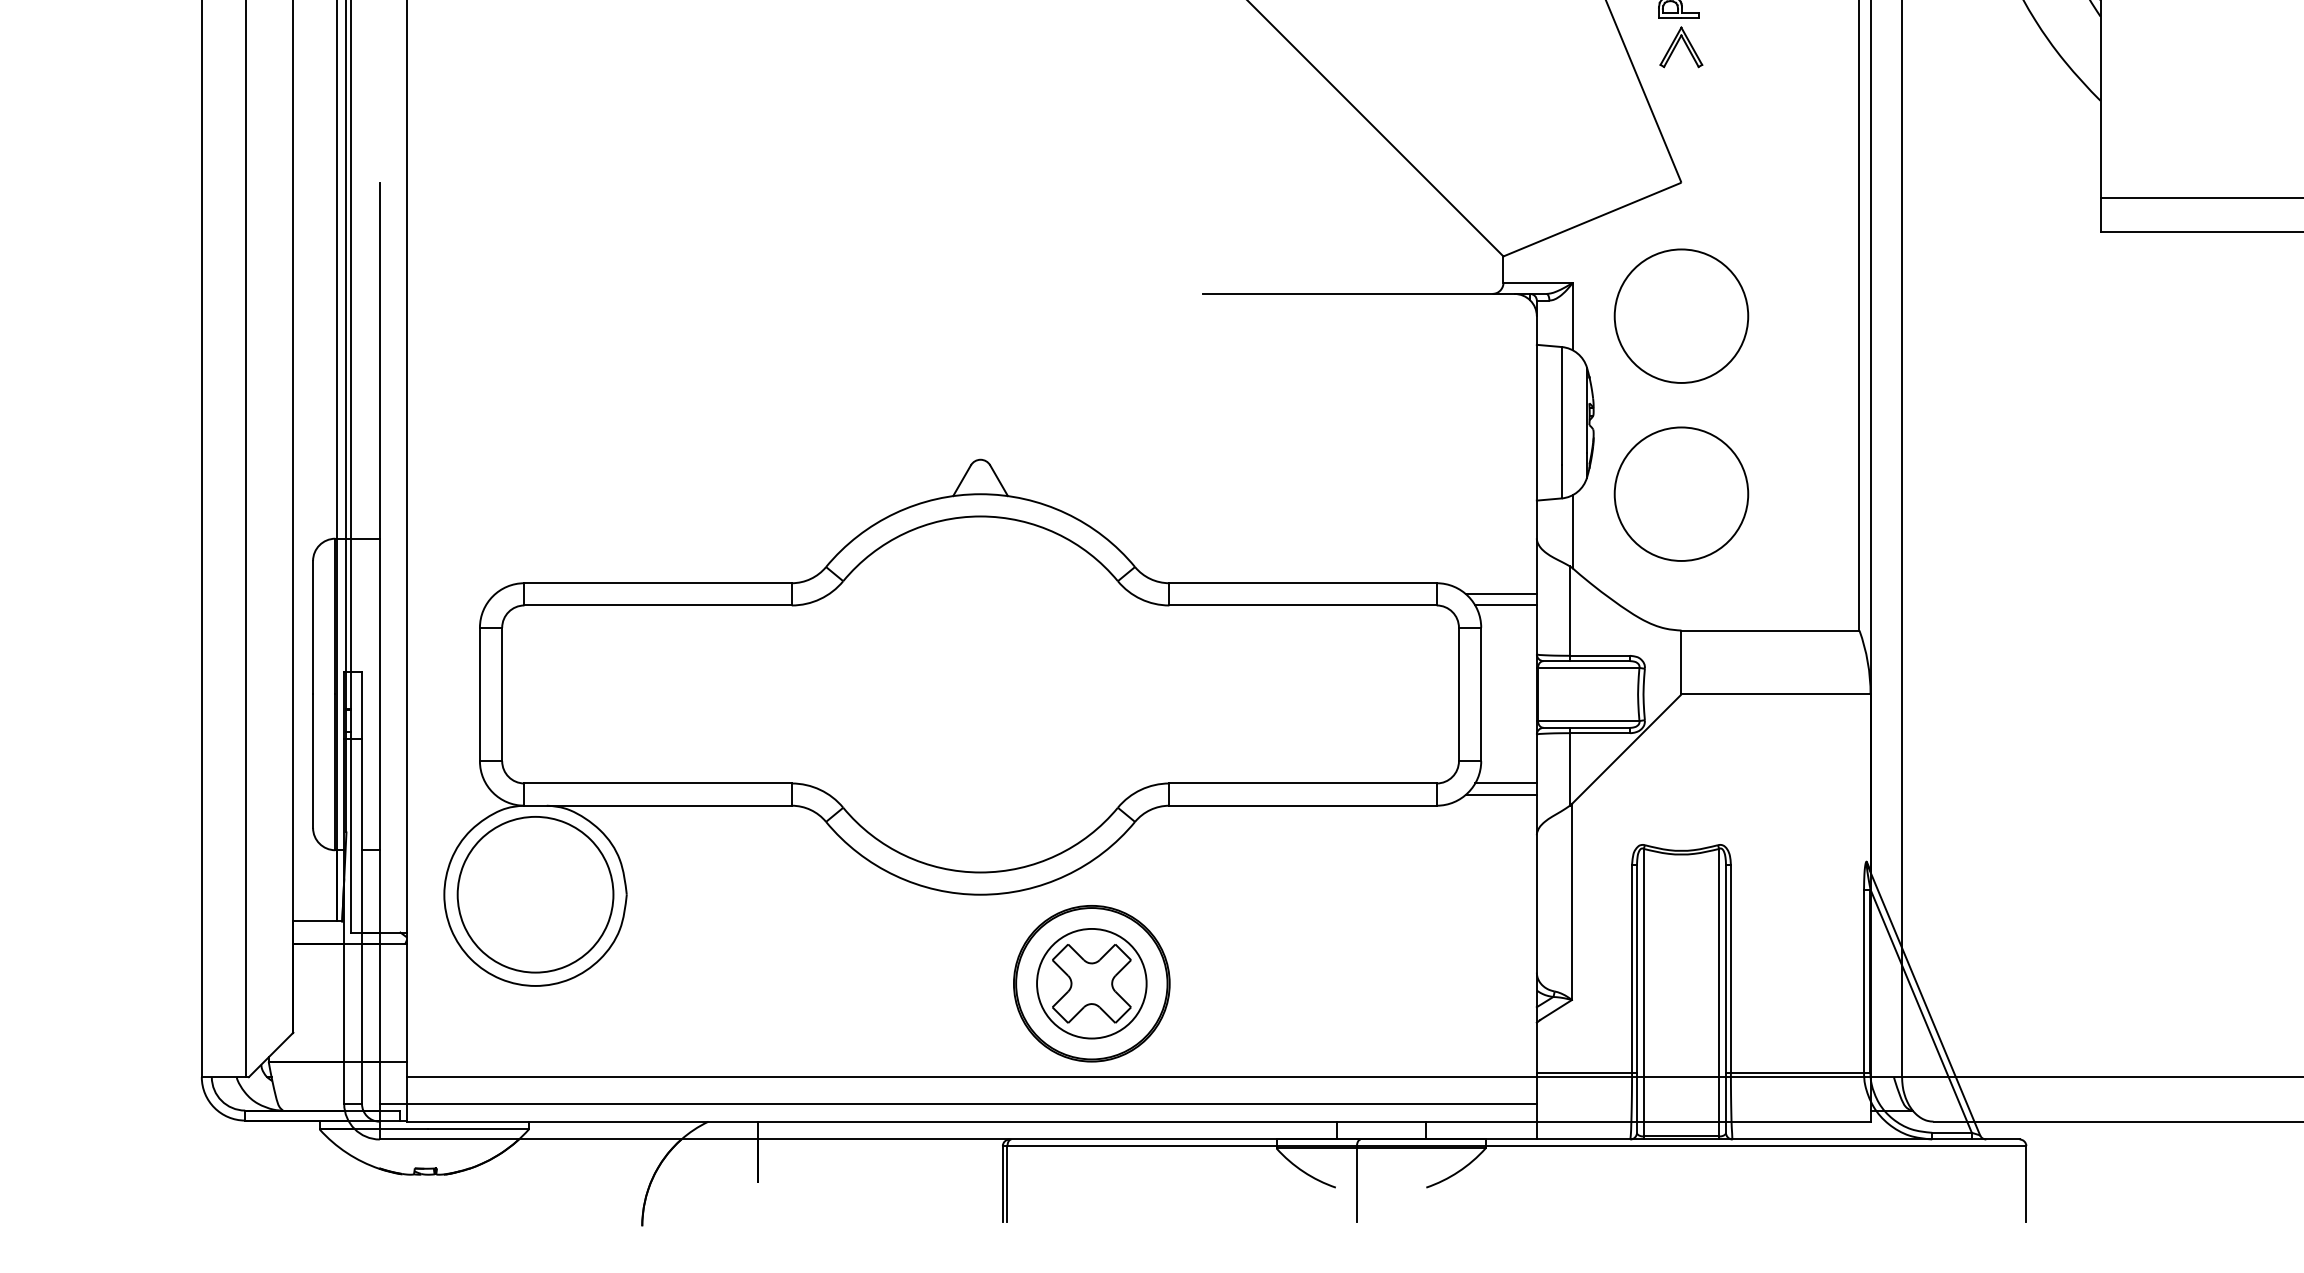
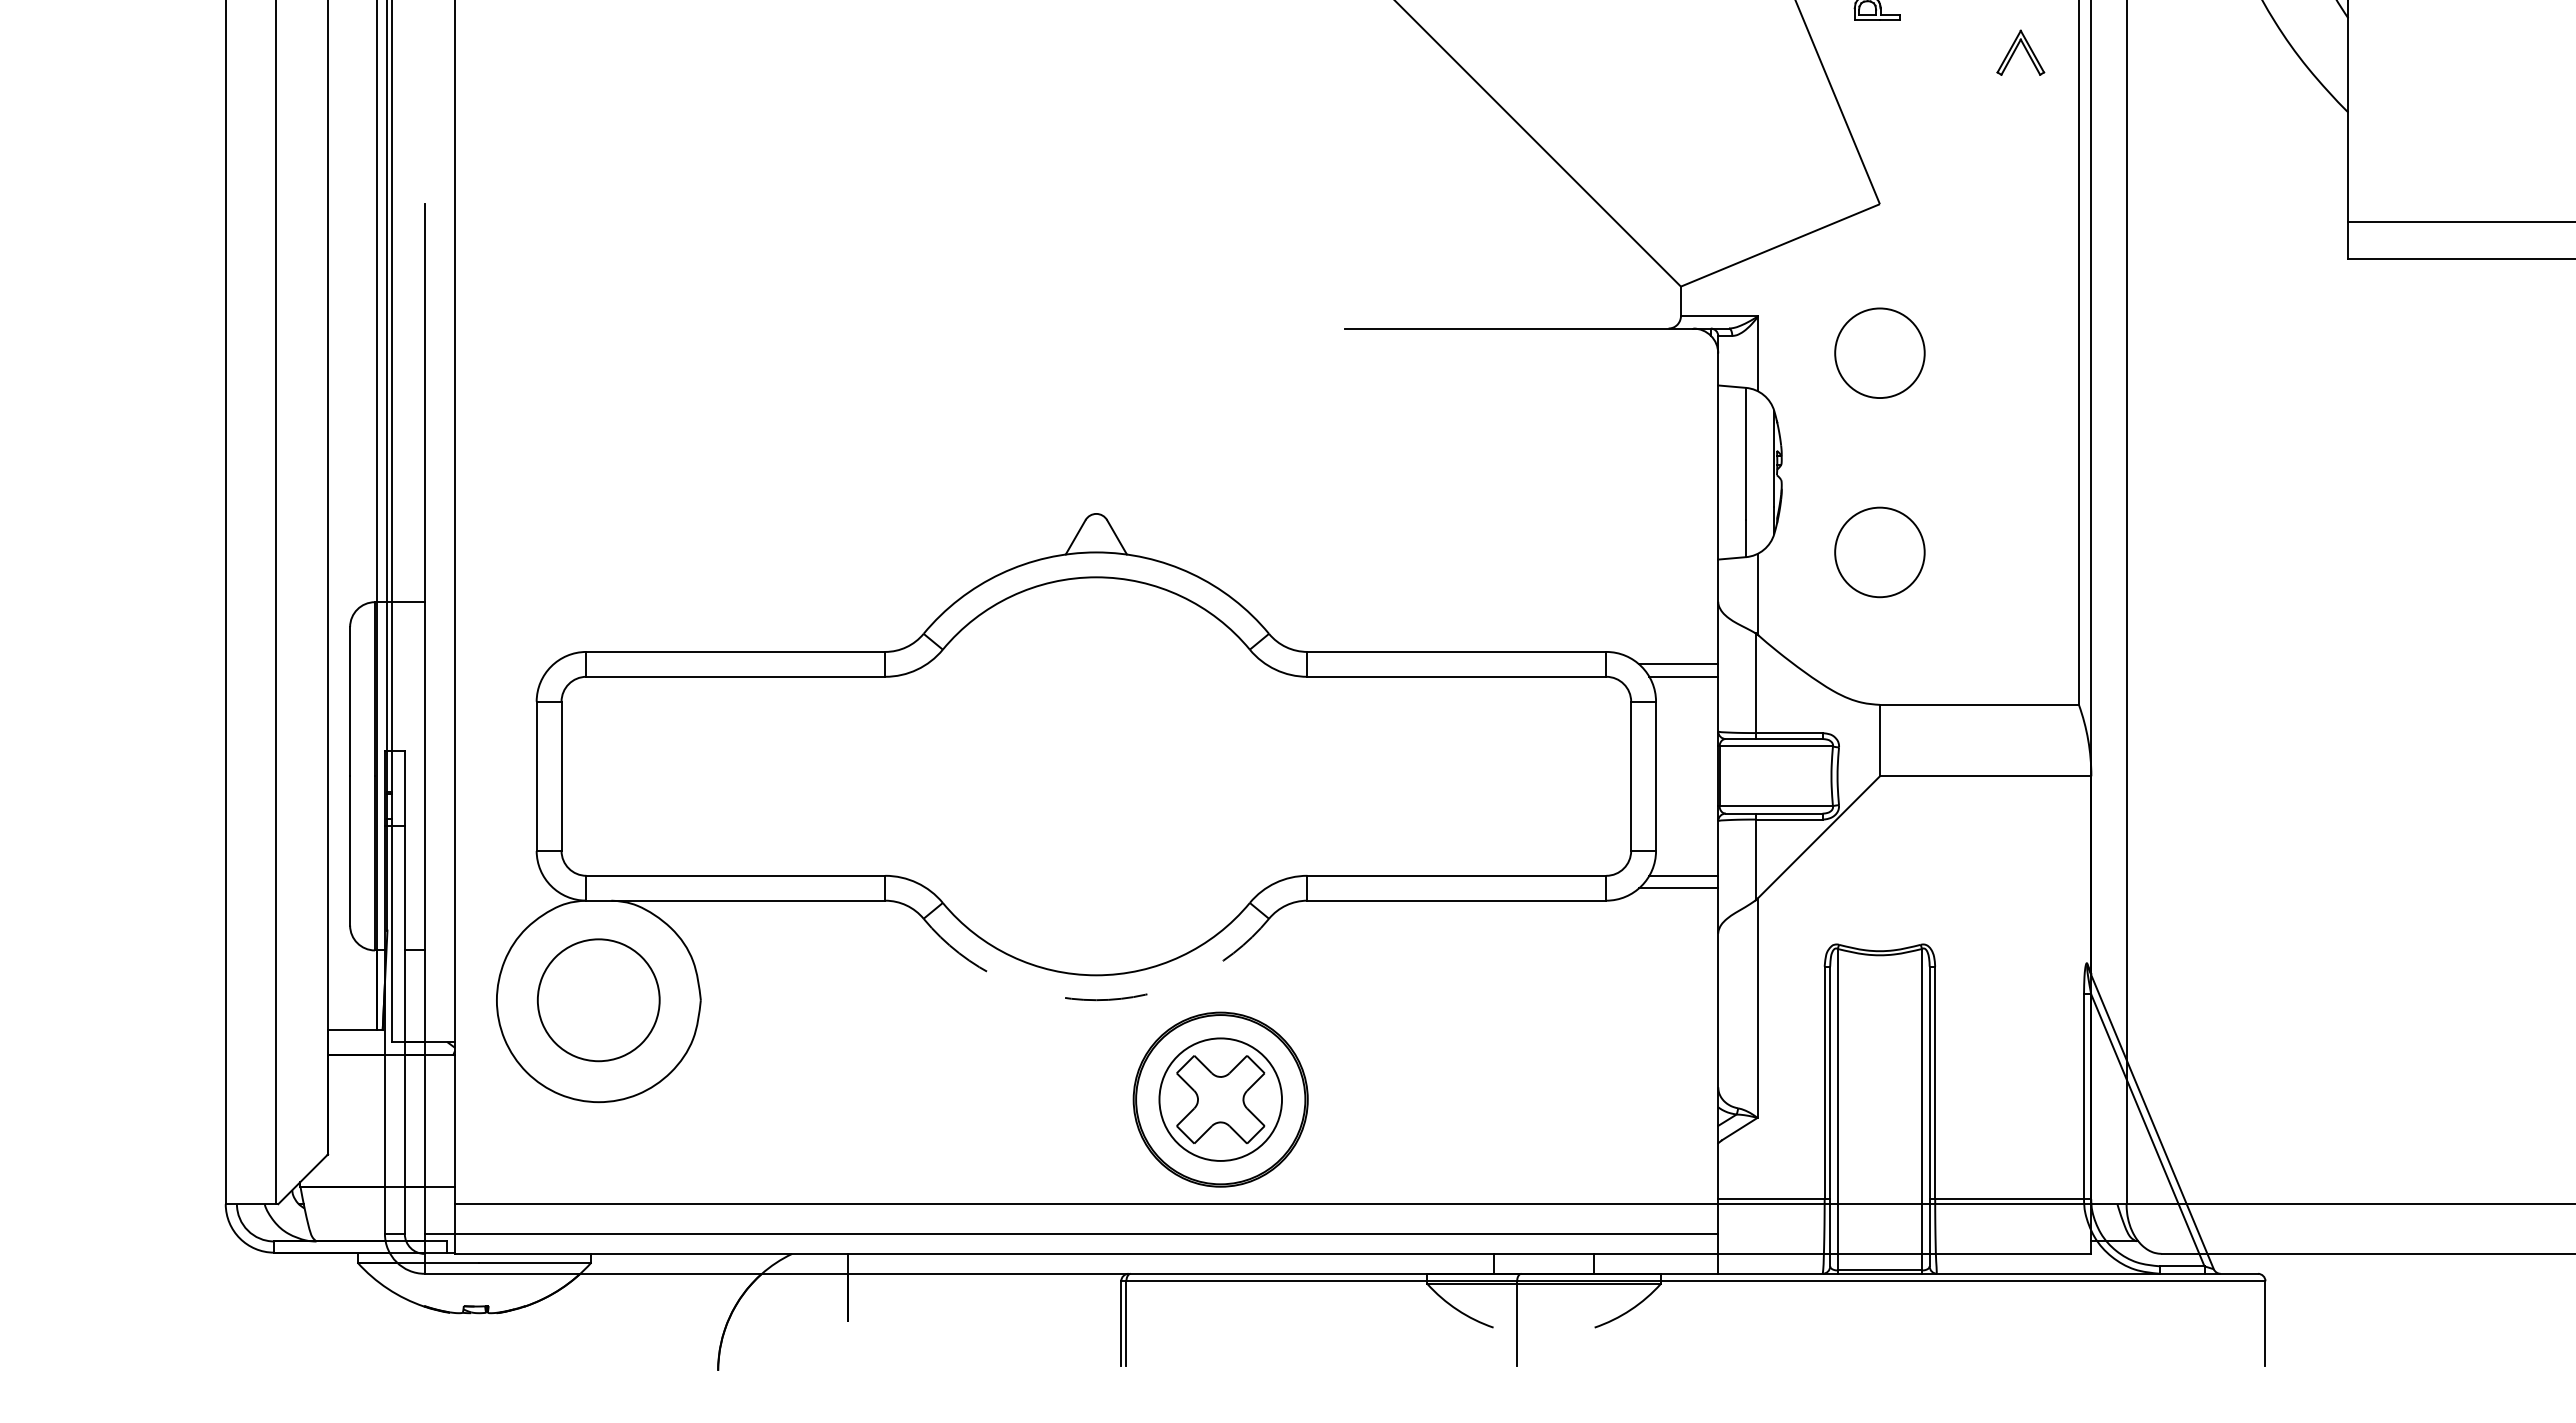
part: (1681, 47) -> (2020, 52), moved
circle: (1681, 315) -> (1879, 352), size x0.6
circle: (1681, 494) -> (1879, 552), size x0.6
part: (535, 895) -> (598, 1000), size x0.7
arc: (980, 895) -> (1096, 1000), solid -> dashed

